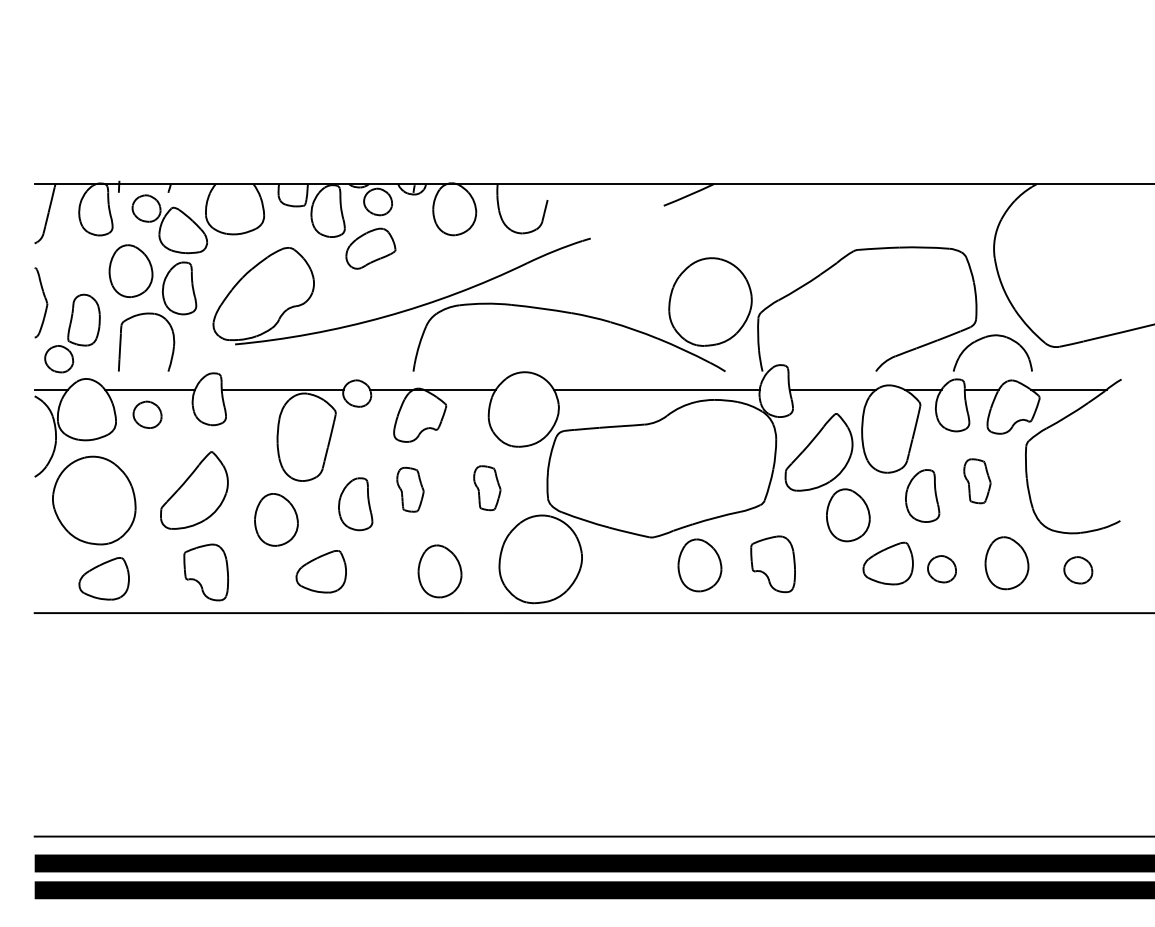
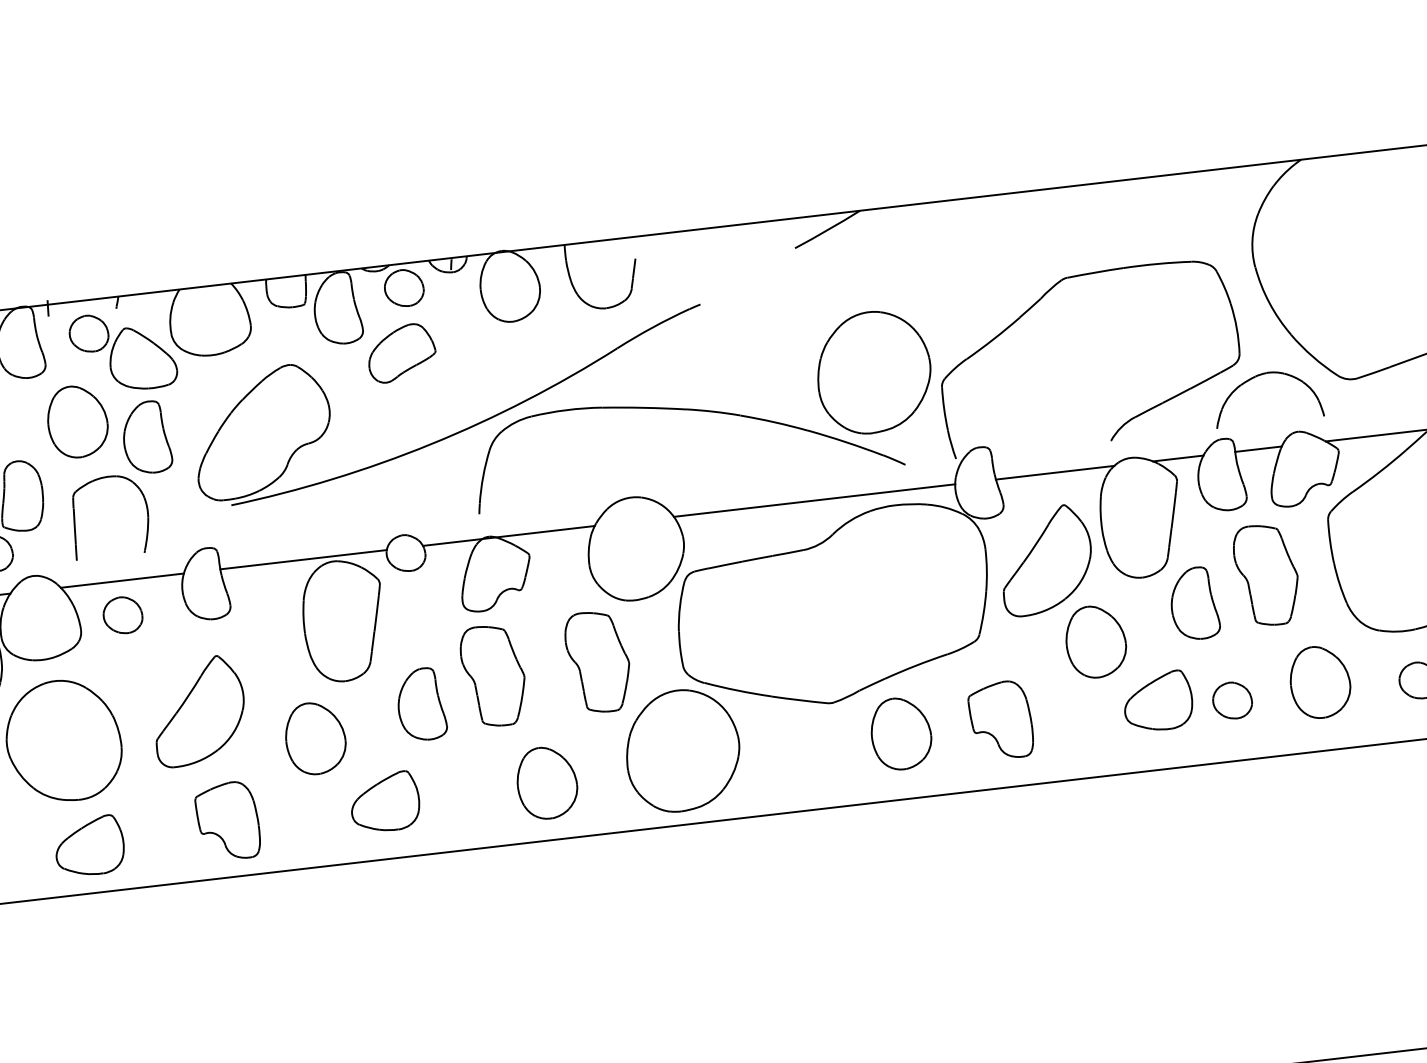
part: (977, 480) -> (1266, 573), size x1.67
part: (487, 487) -> (598, 660), size x1.67
part: (410, 489) -> (493, 675), size x1.67

